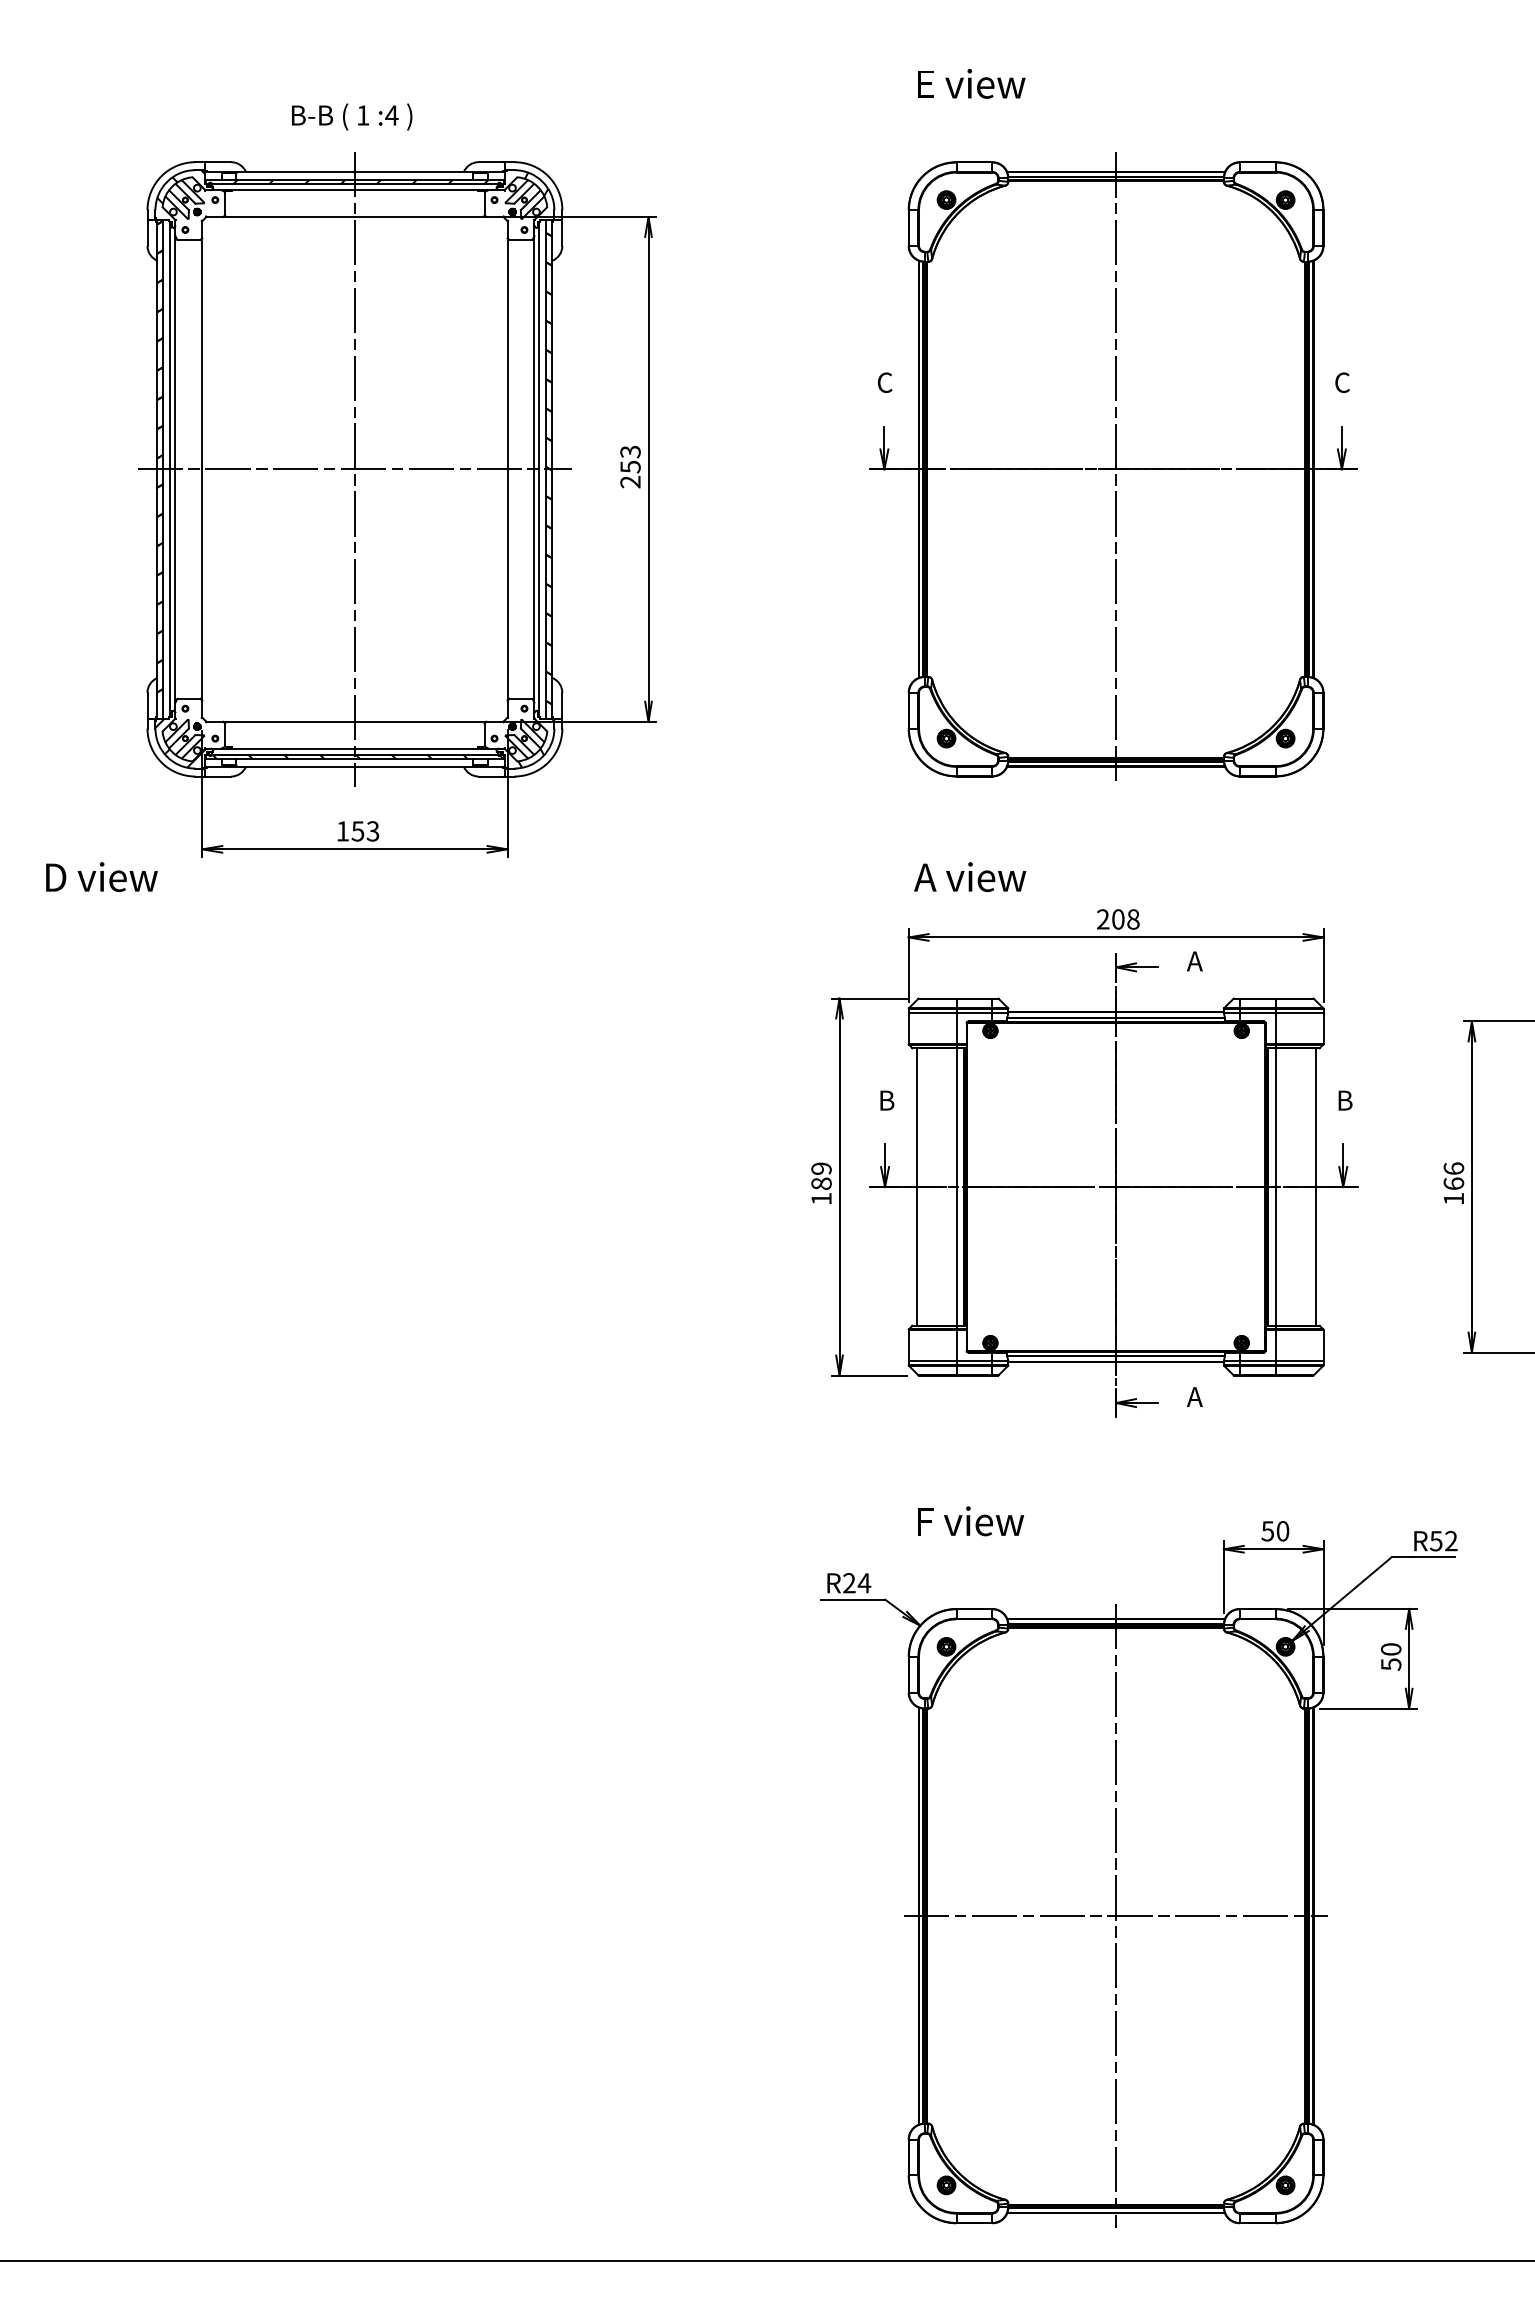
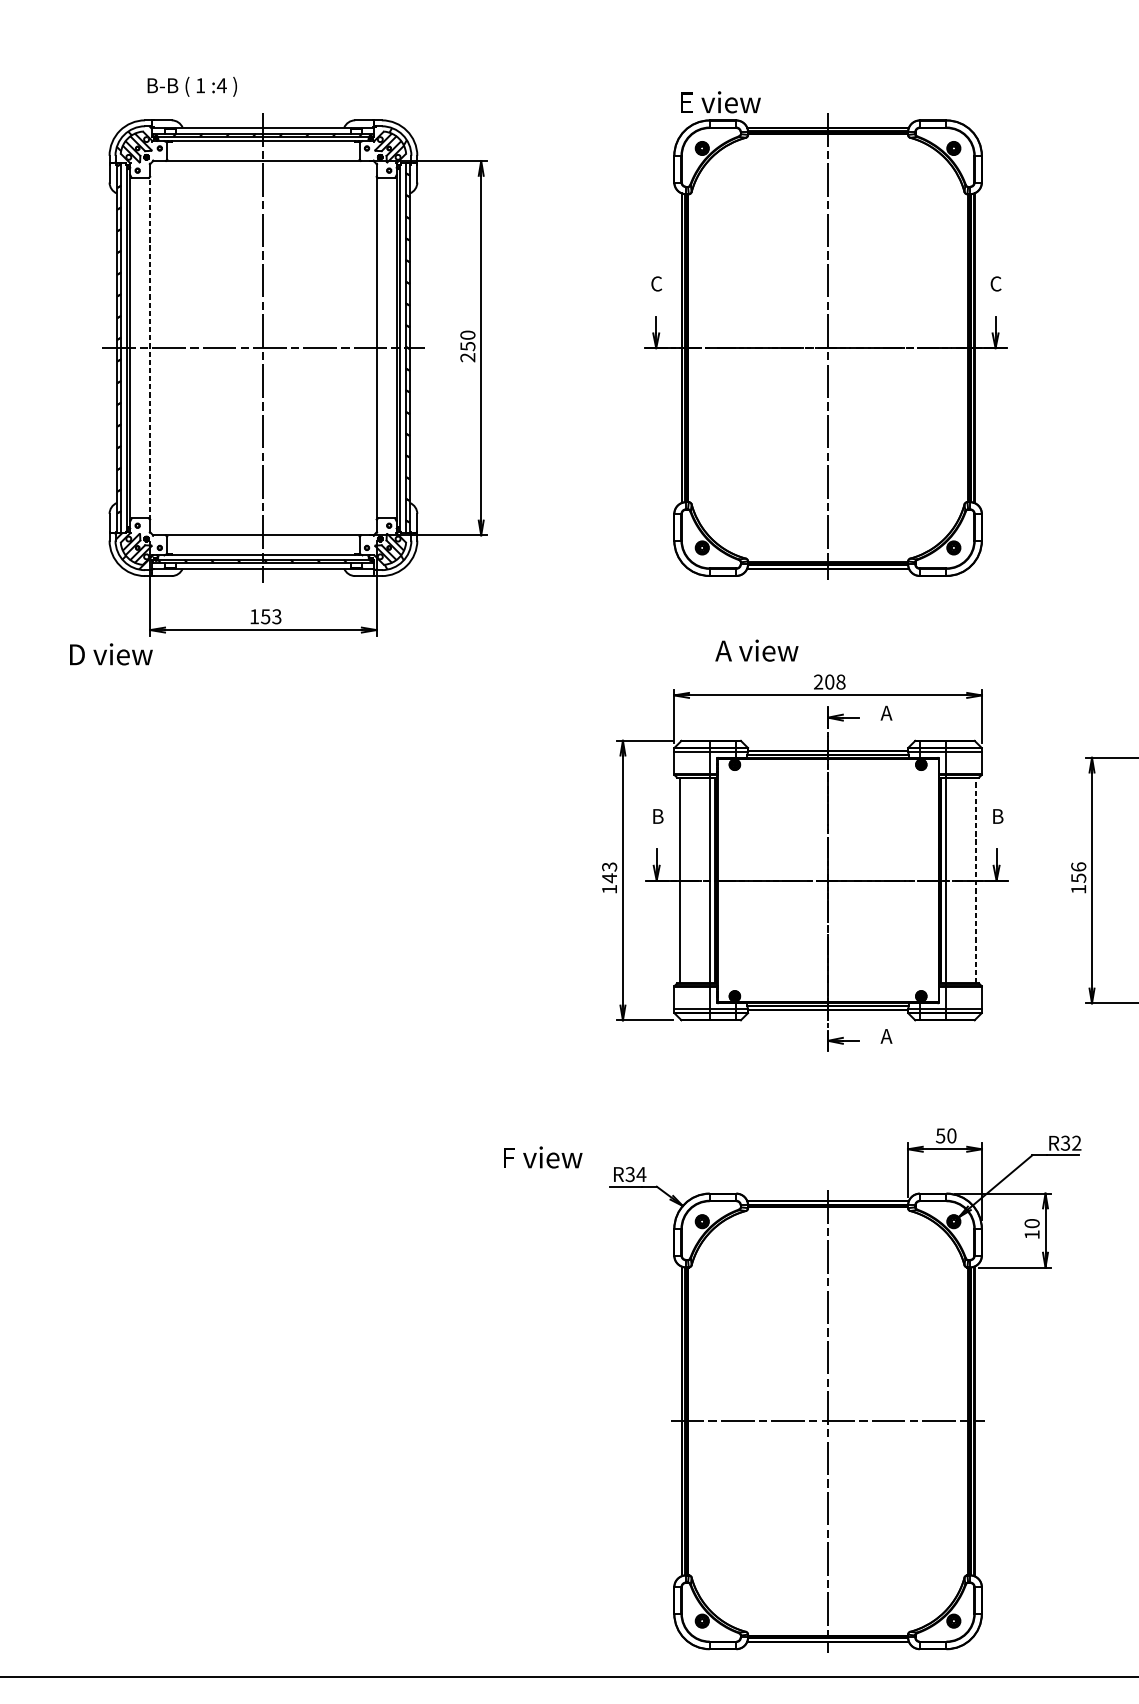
text: (971, 83) -> (720, 102), moved
text: (352, 116) -> (192, 86), moved
text: (630, 451) -> (467, 334), 253 -> 250
line: (202, 468) -> (150, 347), solid -> dashed
text: (101, 876) -> (111, 653), moved
text: (970, 876) -> (757, 650), moved
text: (821, 1176) -> (609, 872), 189 -> 143
text: (1453, 1183) -> (1078, 877), 166 -> 156
line: (1315, 1187) -> (976, 880), solid -> dashed
text: (971, 1521) -> (543, 1157), moved
text: (1436, 1540) -> (1065, 1142), R52 -> R32
text: (849, 1583) -> (630, 1174), R24 -> R34
text: (1391, 1664) -> (1032, 1234), 50 -> 10

